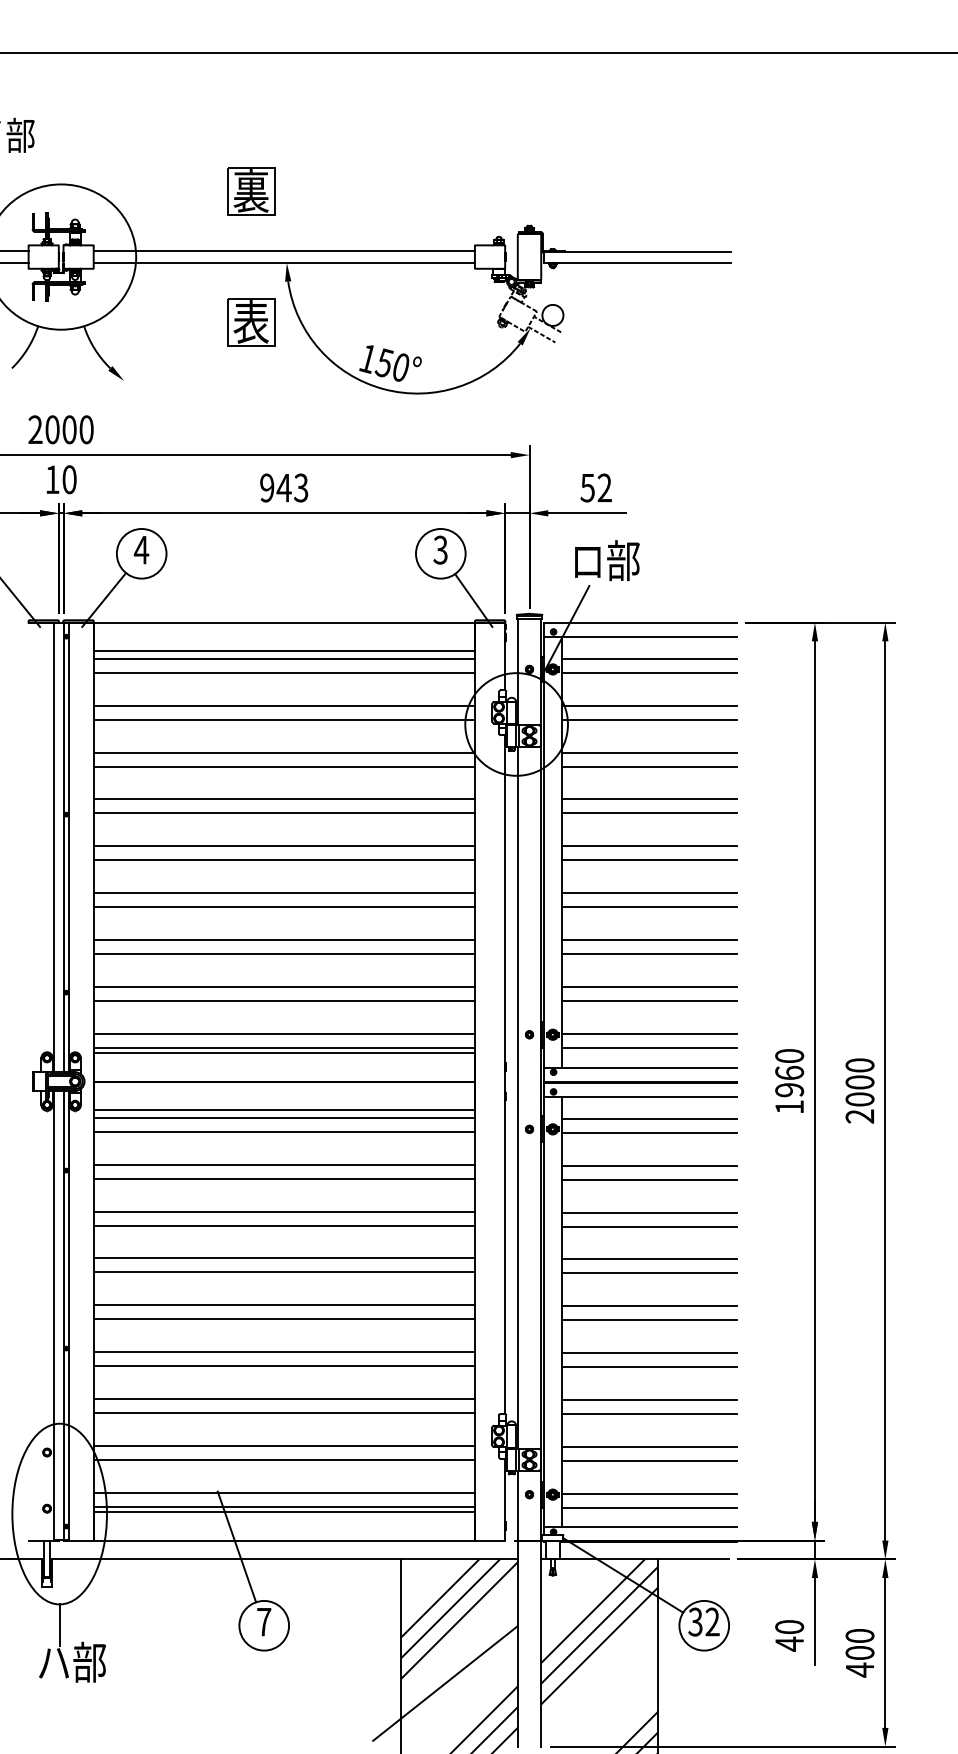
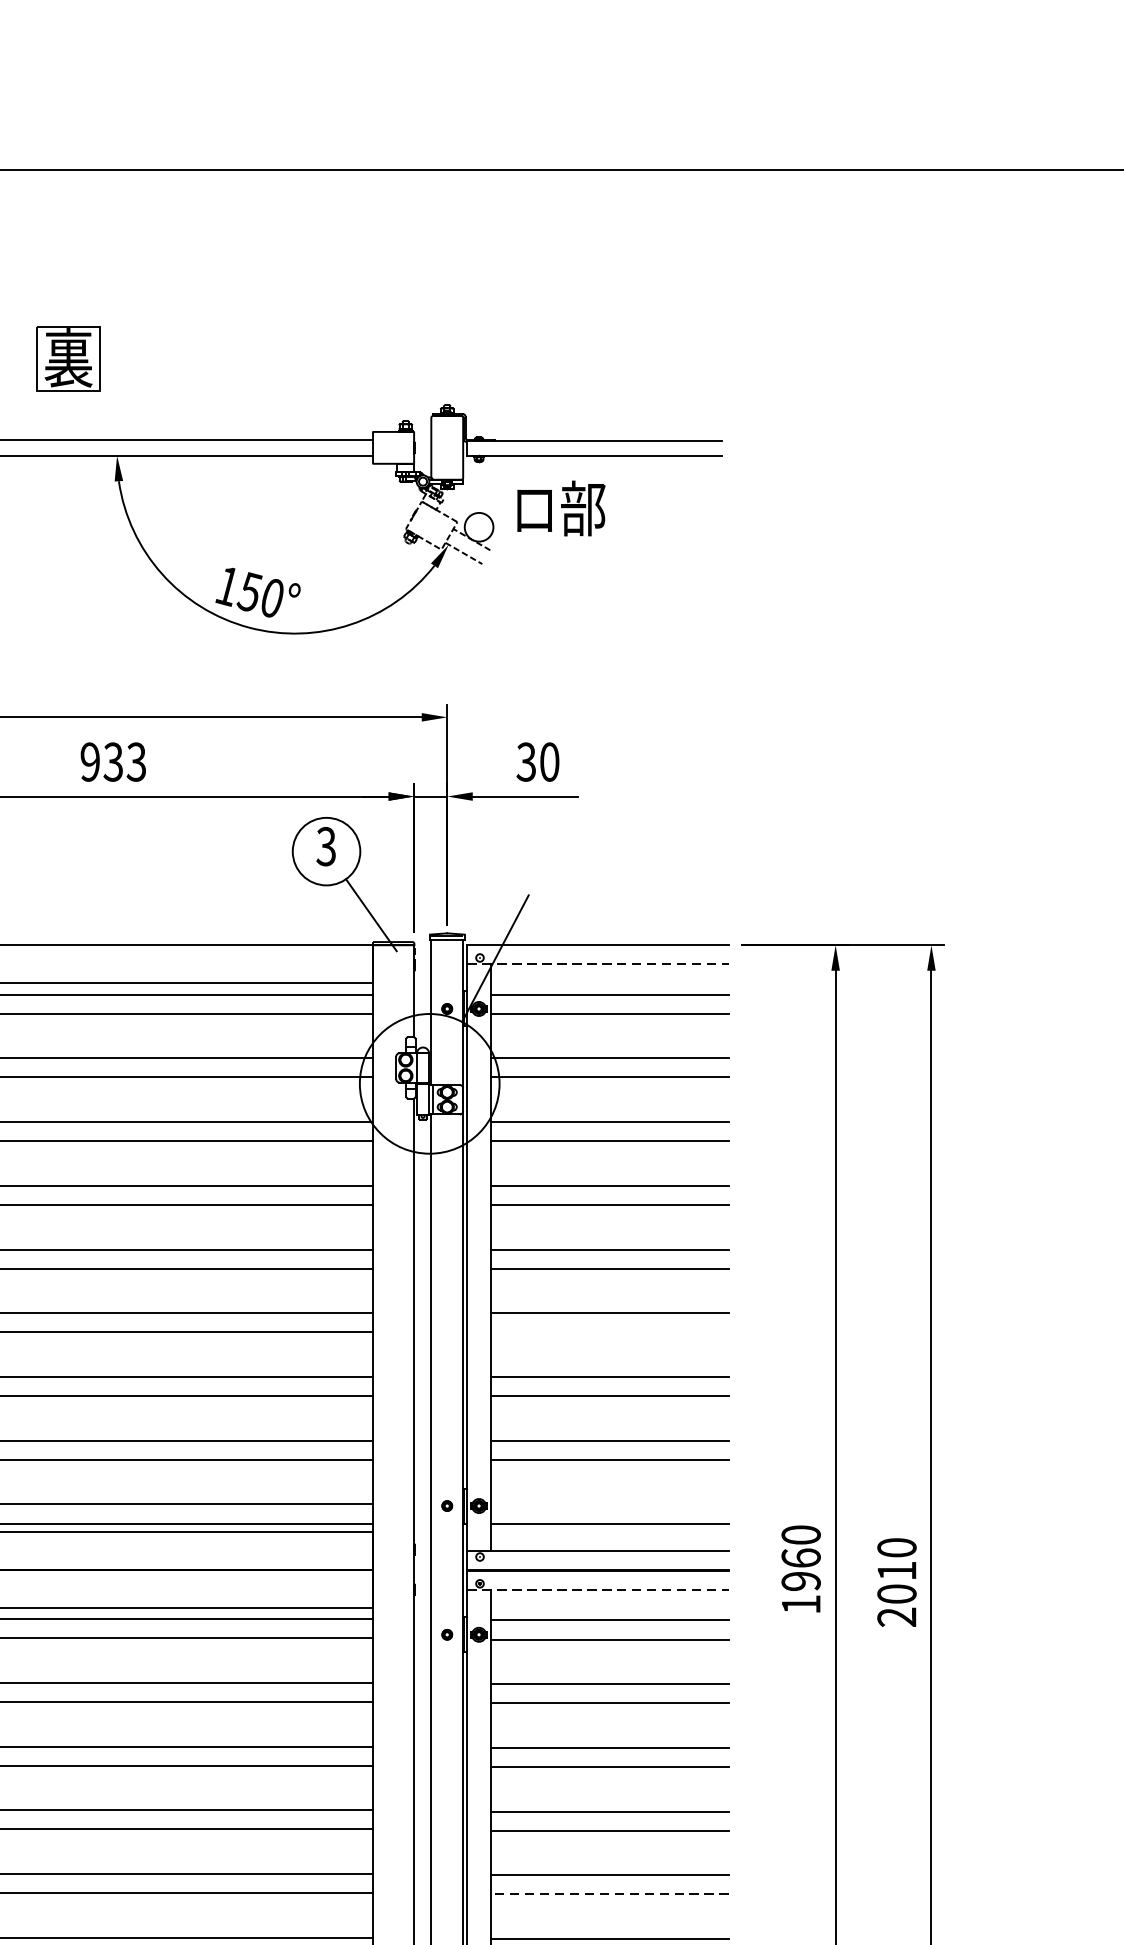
part: (251, 322) -> (68, 536), removed
text: (283, 487) -> (112, 761), 943 -> 933
text: (596, 487) -> (538, 761), 52 -> 30
text: (607, 560) -> (561, 508), moved
line: (640, 636) -> (598, 964), solid -> dashed
line: (648, 907) -> (609, 1332), removed
line: (648, 1033) -> (609, 1504), removed
text: (859, 1082) -> (896, 1571), 2000 -> 2010
line: (640, 1096) -> (598, 1590), solid -> dashed
line: (648, 1320) -> (609, 1894), solid -> dashed

